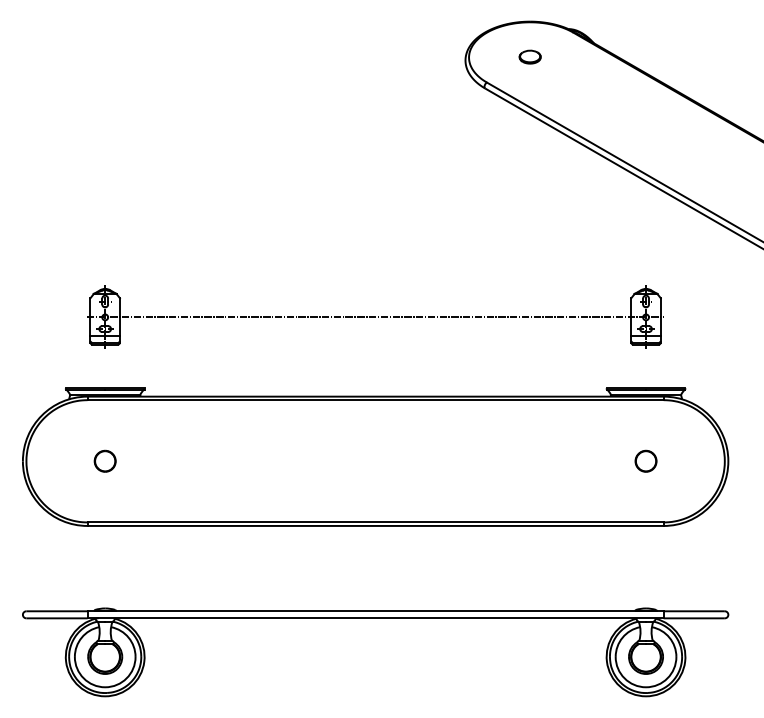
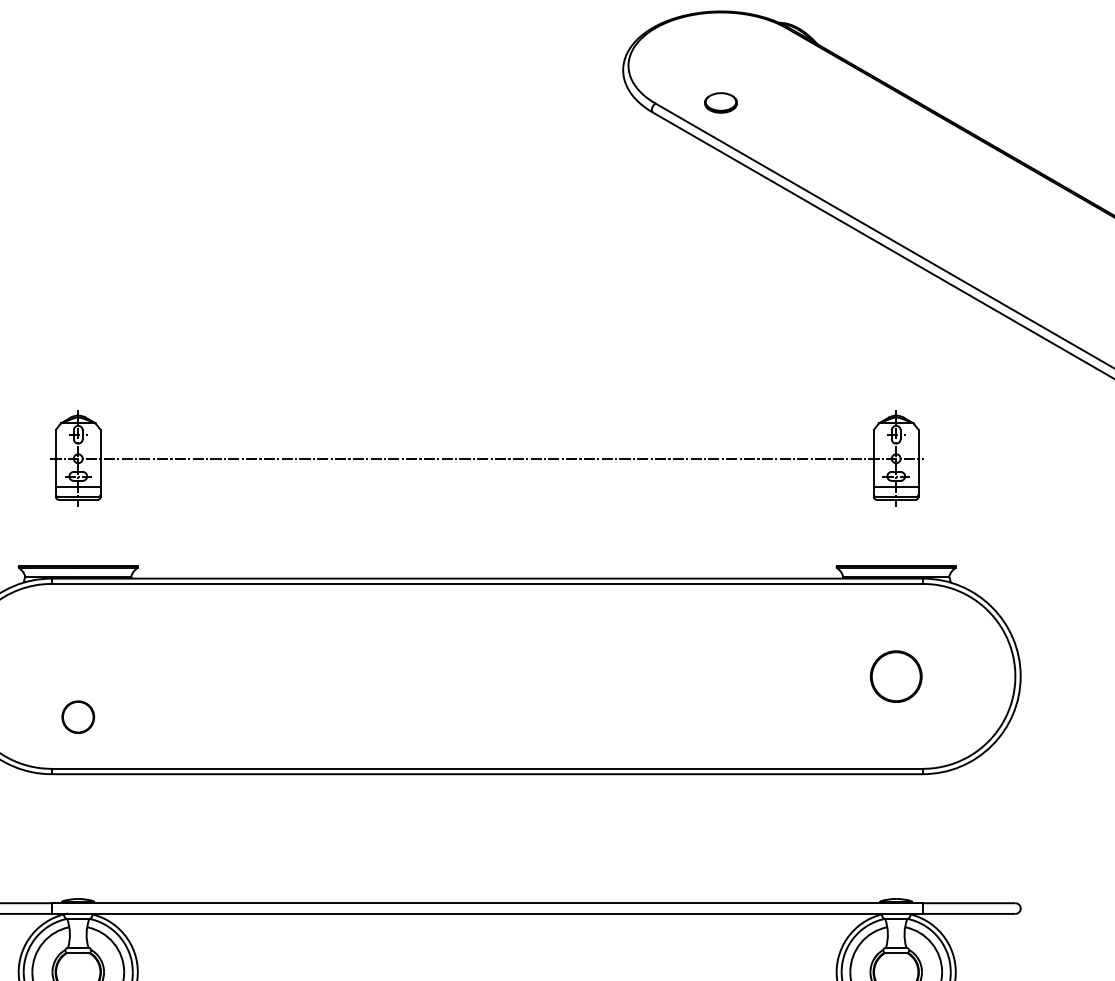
part: (529, 56) -> (719, 101), moved
part: (104, 460) -> (77, 716), moved
part: (645, 460) -> (895, 675), size x1.6

